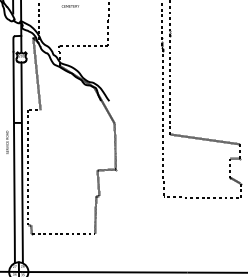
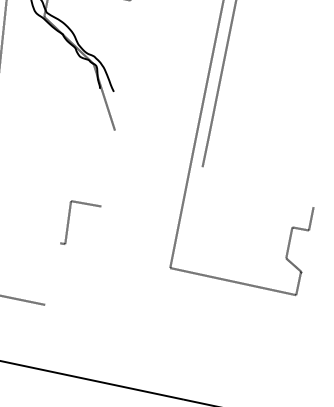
line: (205, 139) -> (258, 187), removed
line: (114, 146) -> (106, 167), removed
line: (95, 215) -> (52, 274), removed

